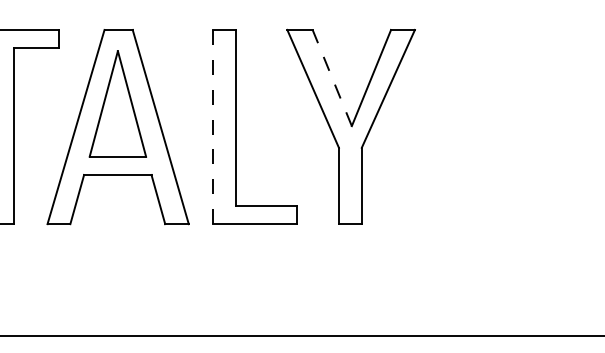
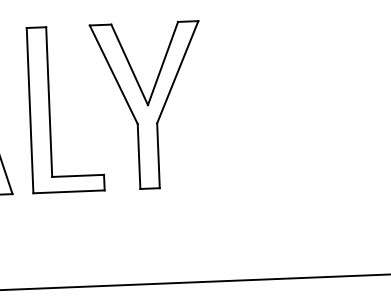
line: (332, 78) -> (129, 65), dashed -> solid
line: (213, 127) -> (30, 111), dashed -> solid

